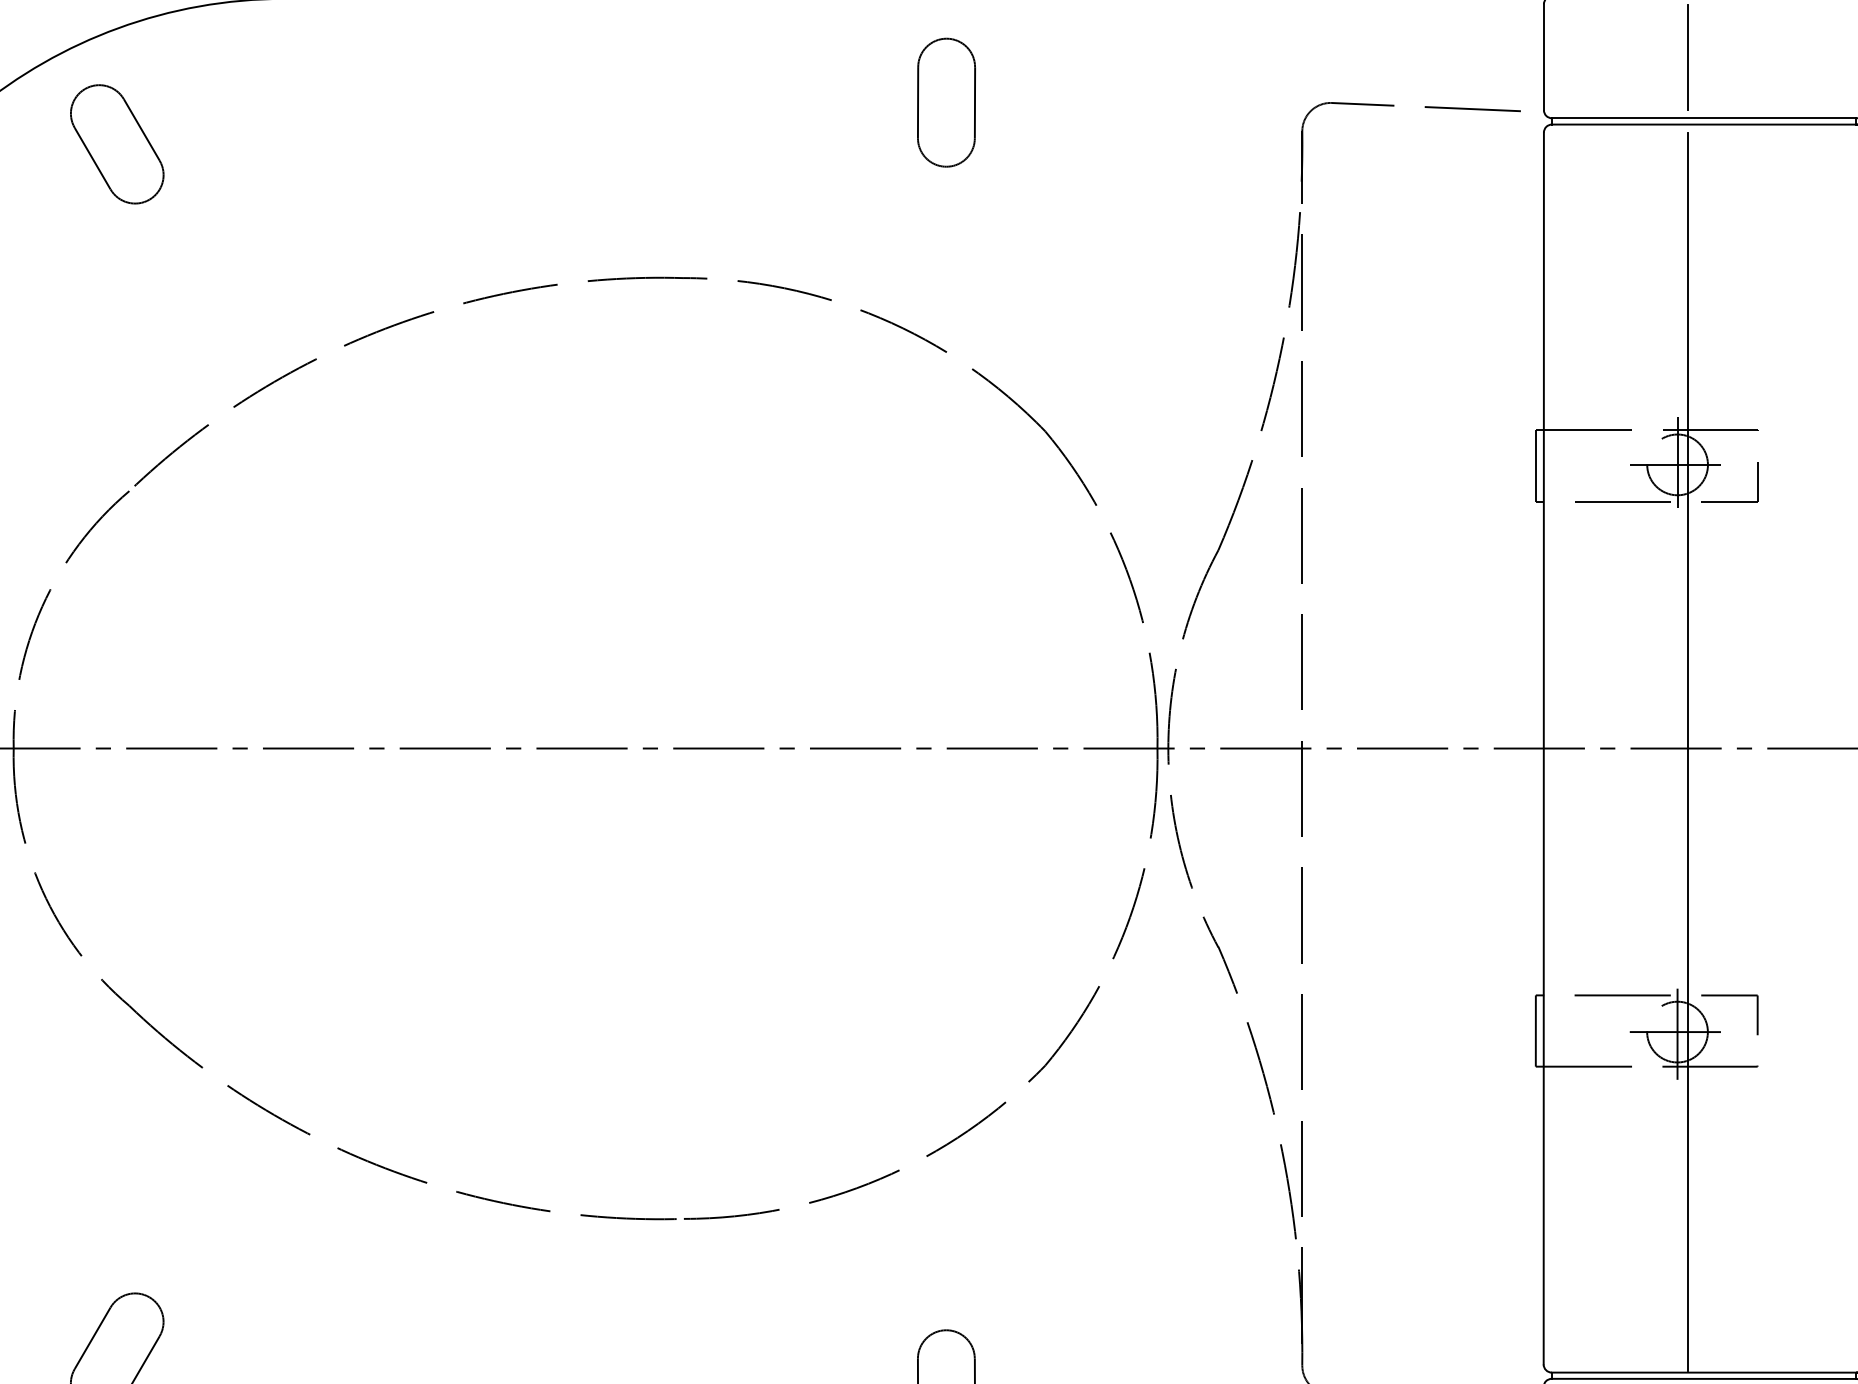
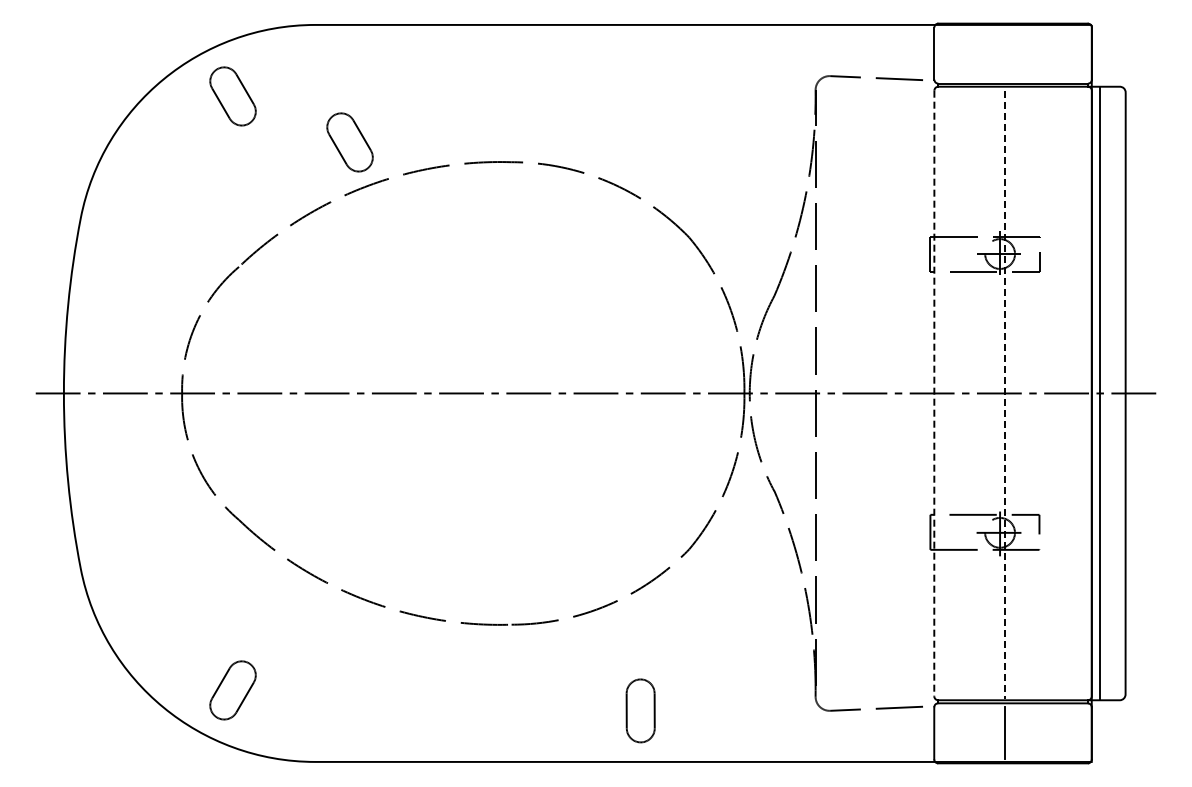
line: (1688, 56) -> (1005, 53), removed
part: (946, 101) -> (640, 75), removed
part: (354, 238) -> (349, 142), added
line: (1544, 748) -> (934, 393), solid -> dashed
line: (1688, 752) -> (1005, 395), solid -> dashed

